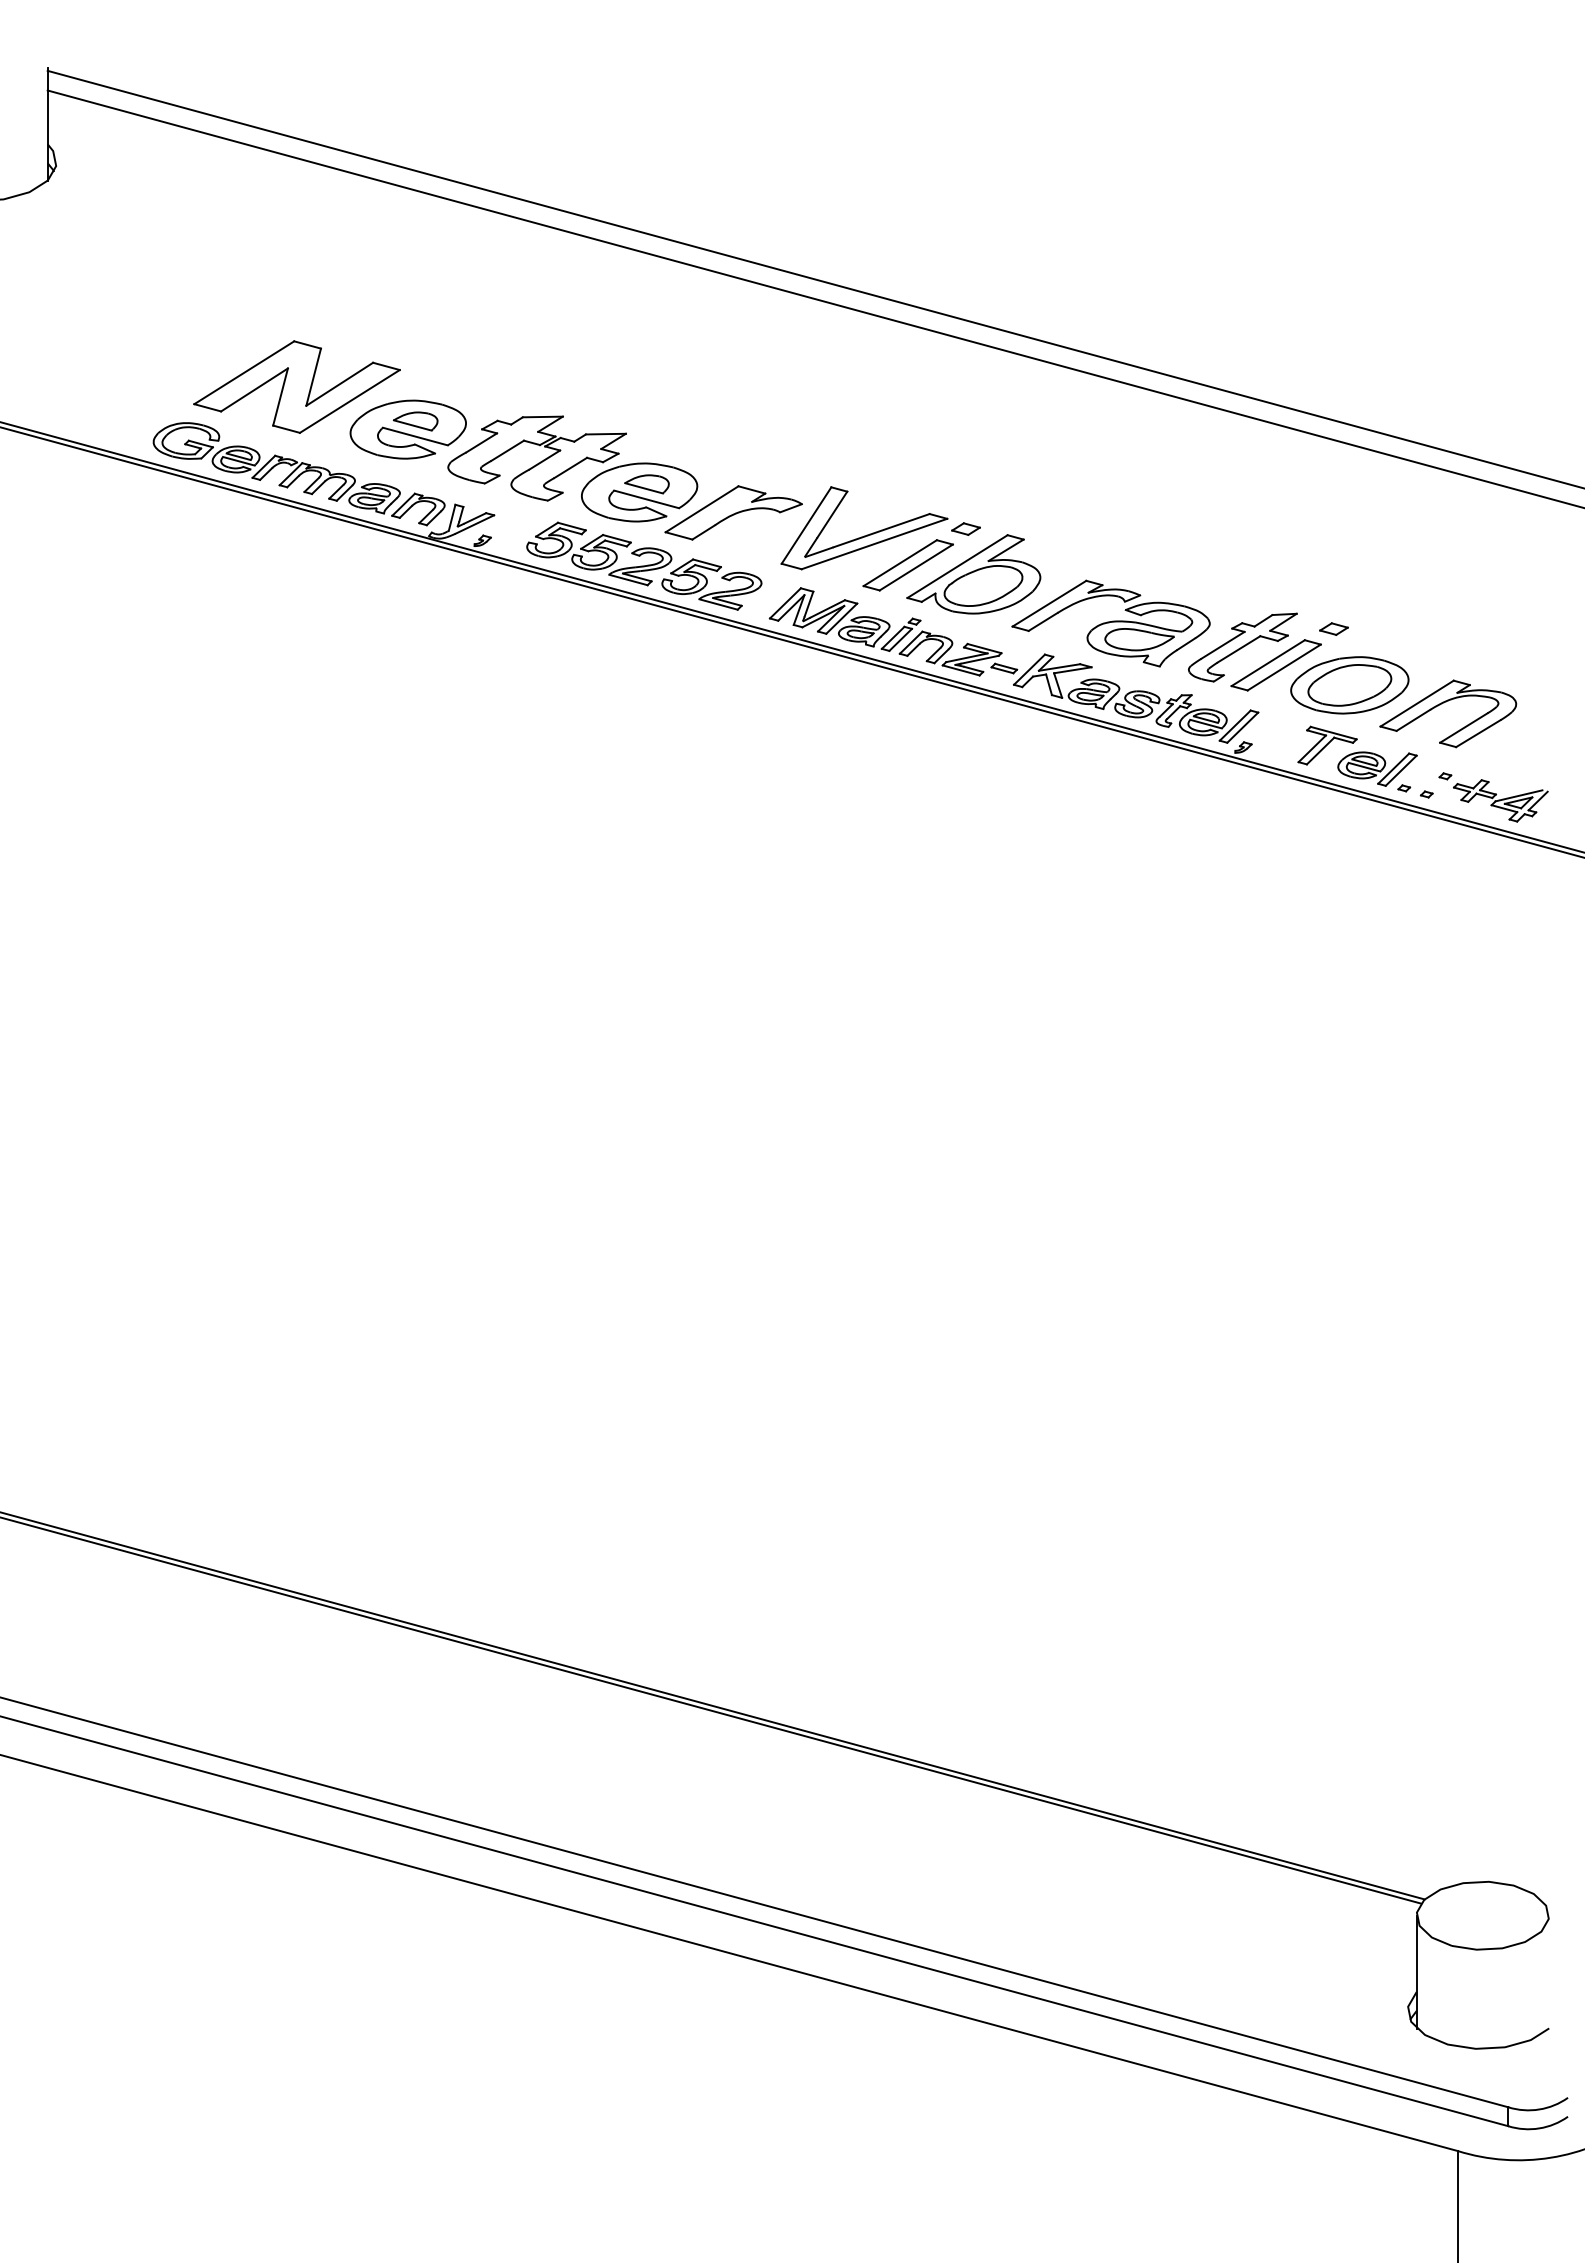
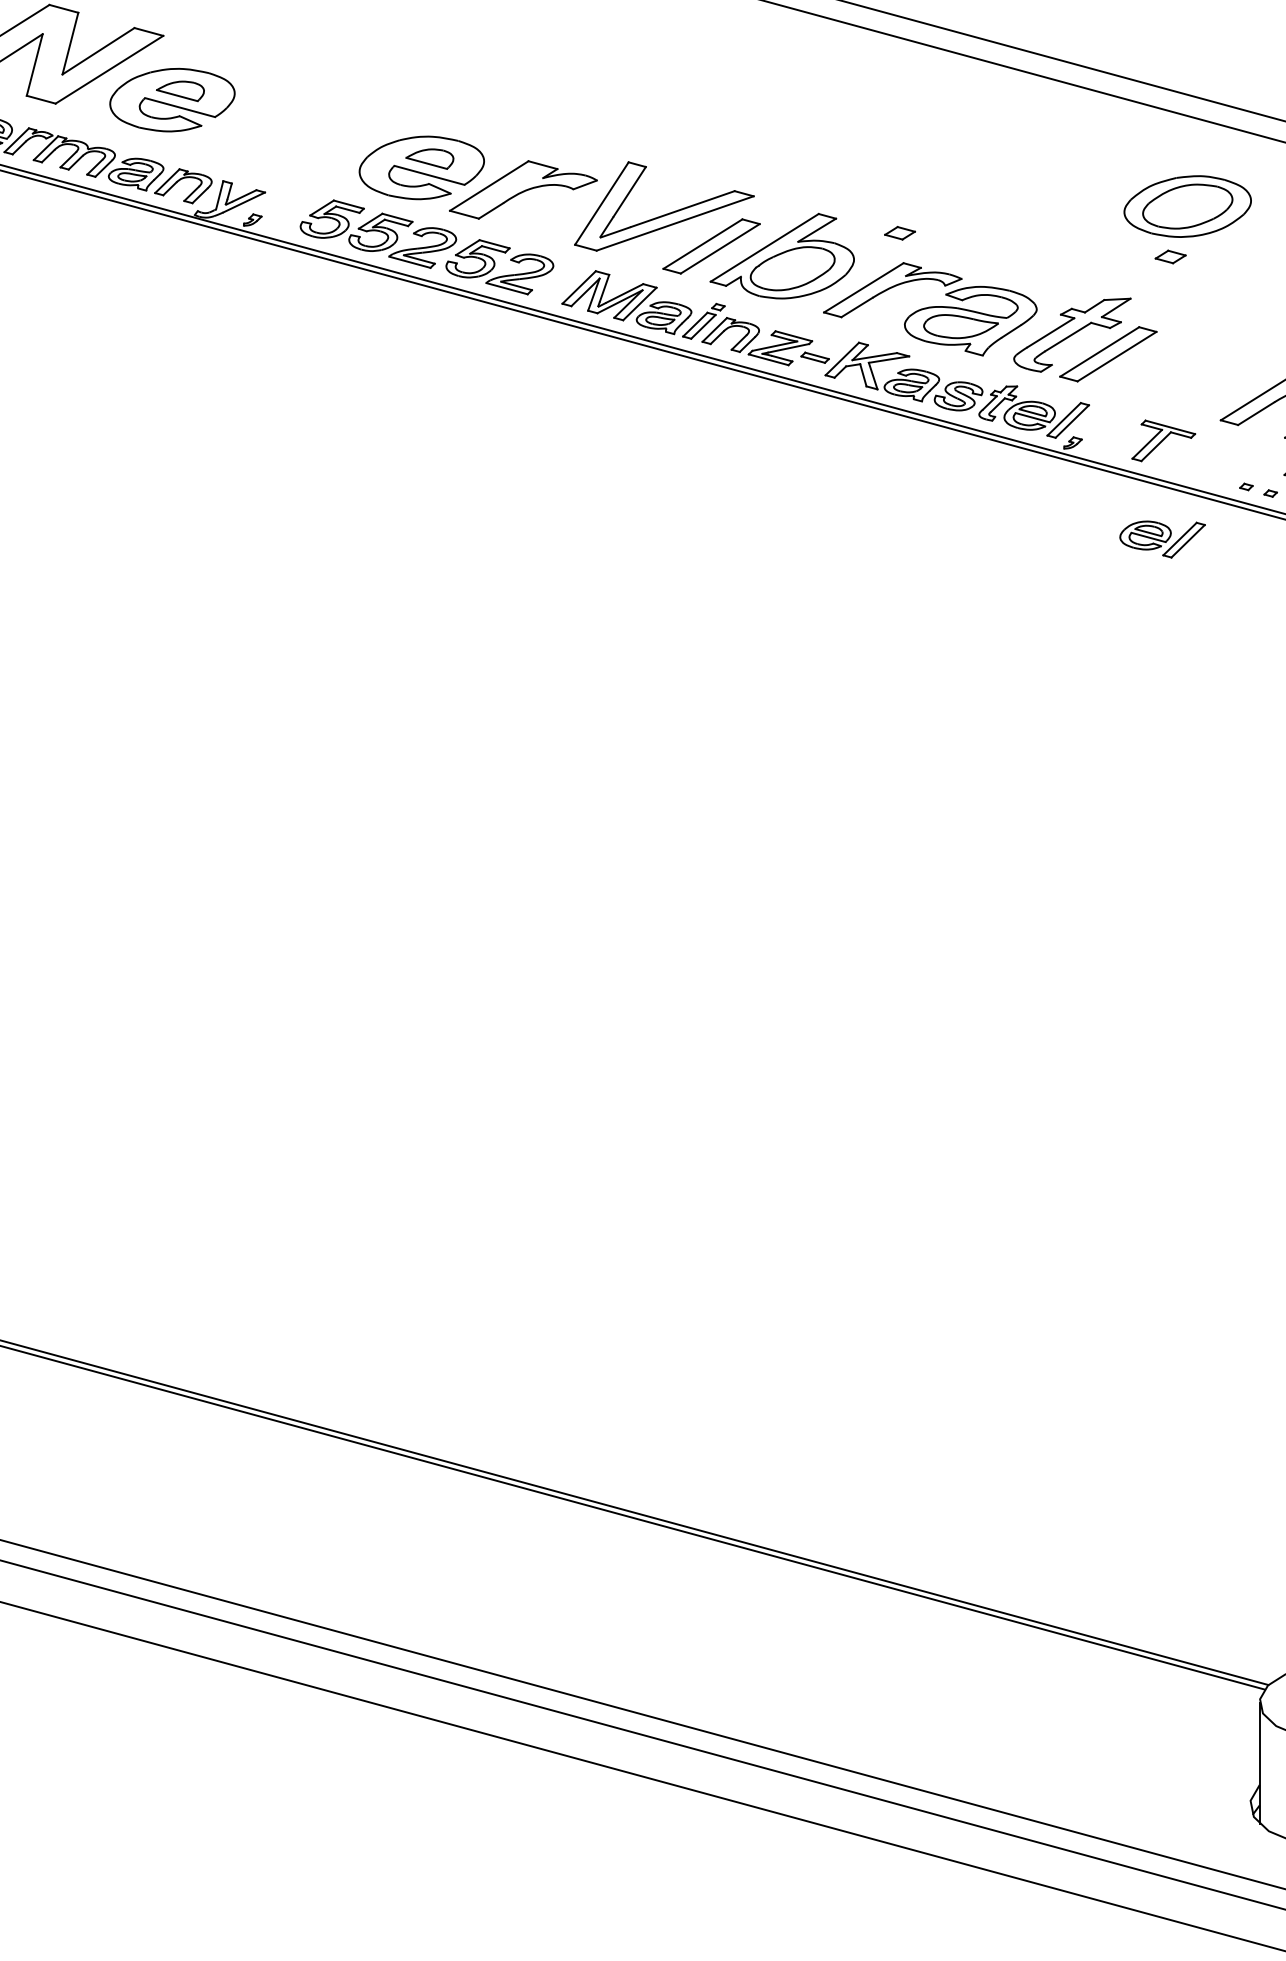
part: (536, 458) -> (310, 131), removed
part: (965, 528) -> (899, 232), moved
part: (1333, 628) -> (1170, 256), moved
part: (1349, 685) -> (1187, 206), moved
part: (1377, 768) -> (1162, 538), moved

